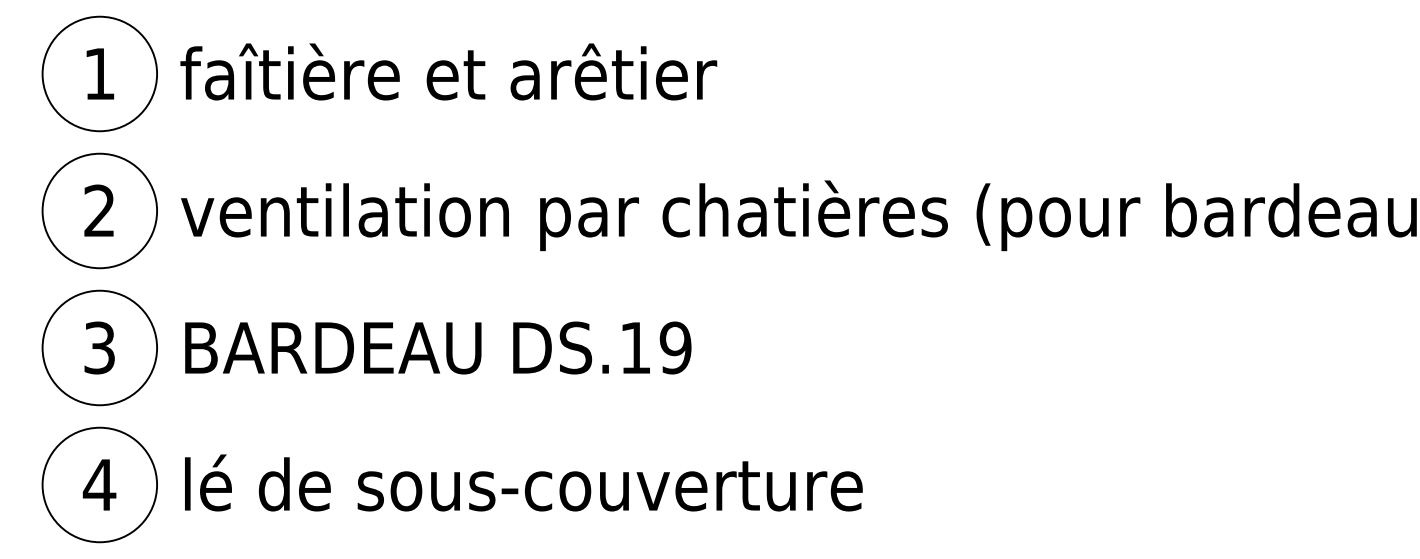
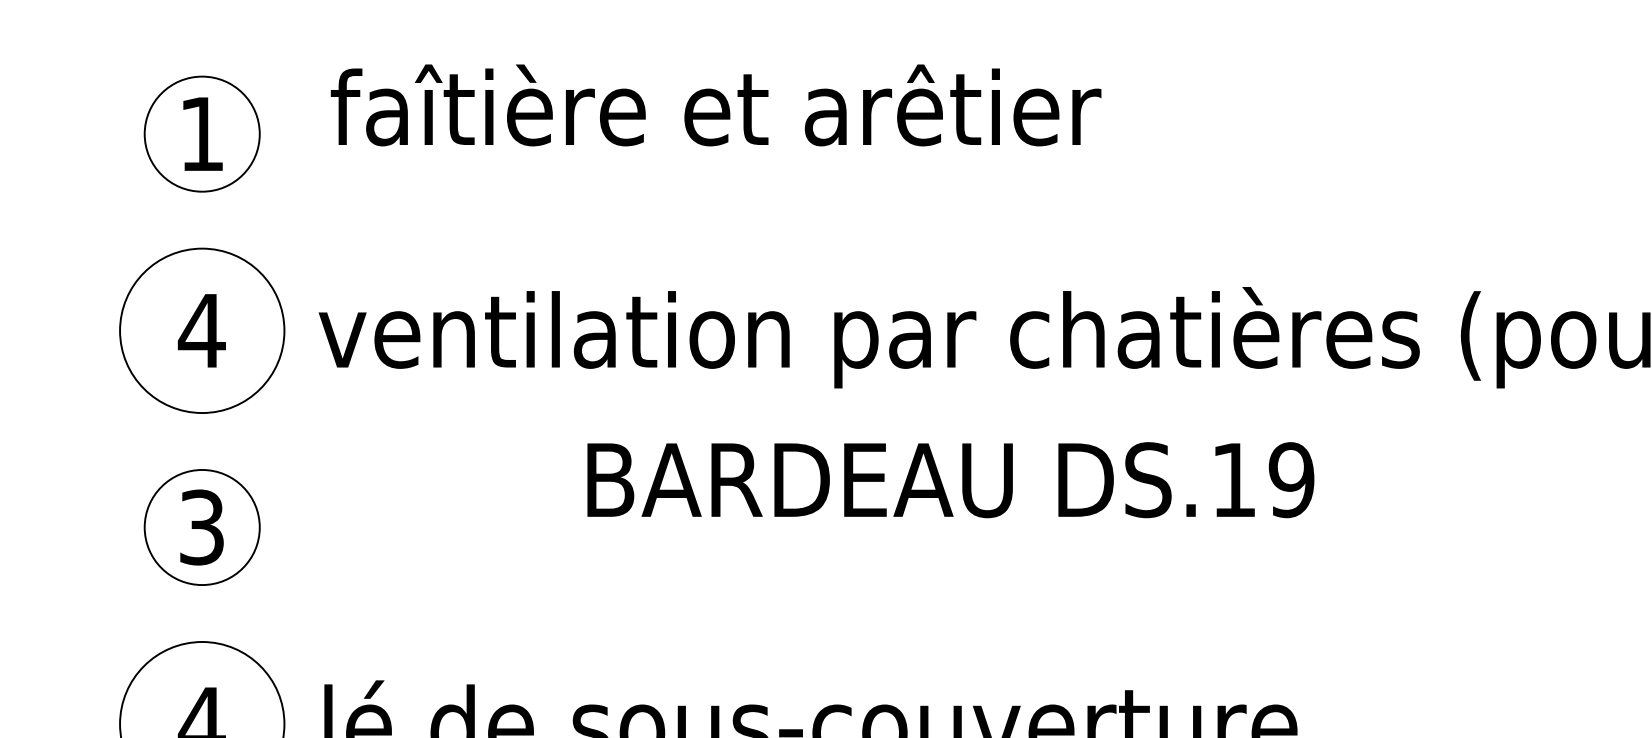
text: (448, 71) -> (715, 104), moved
circle: (99, 73) -> (201, 133), size x0.7
text: (99, 210) -> (201, 330), 2 -> 4
circle: (99, 347) -> (201, 526), size x0.7
text: (438, 347) -> (951, 479), moved

